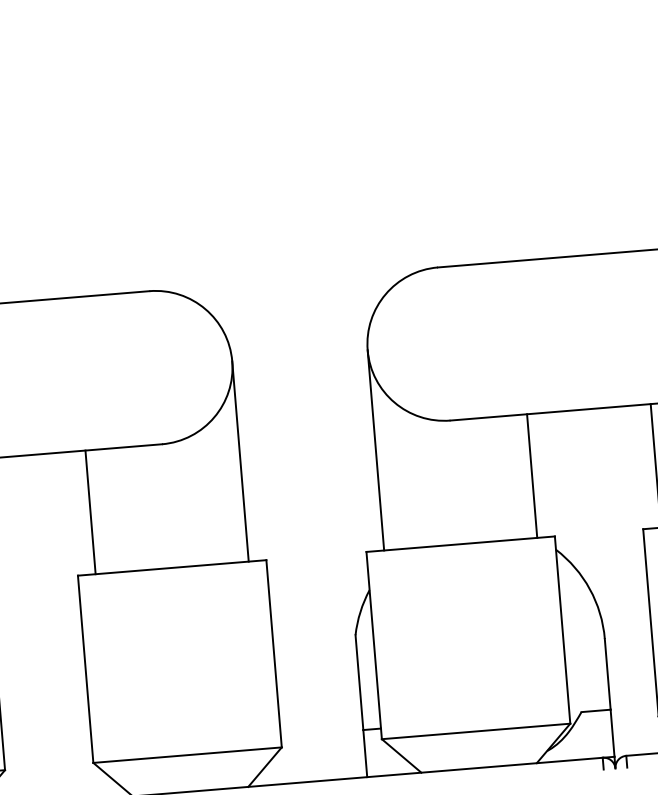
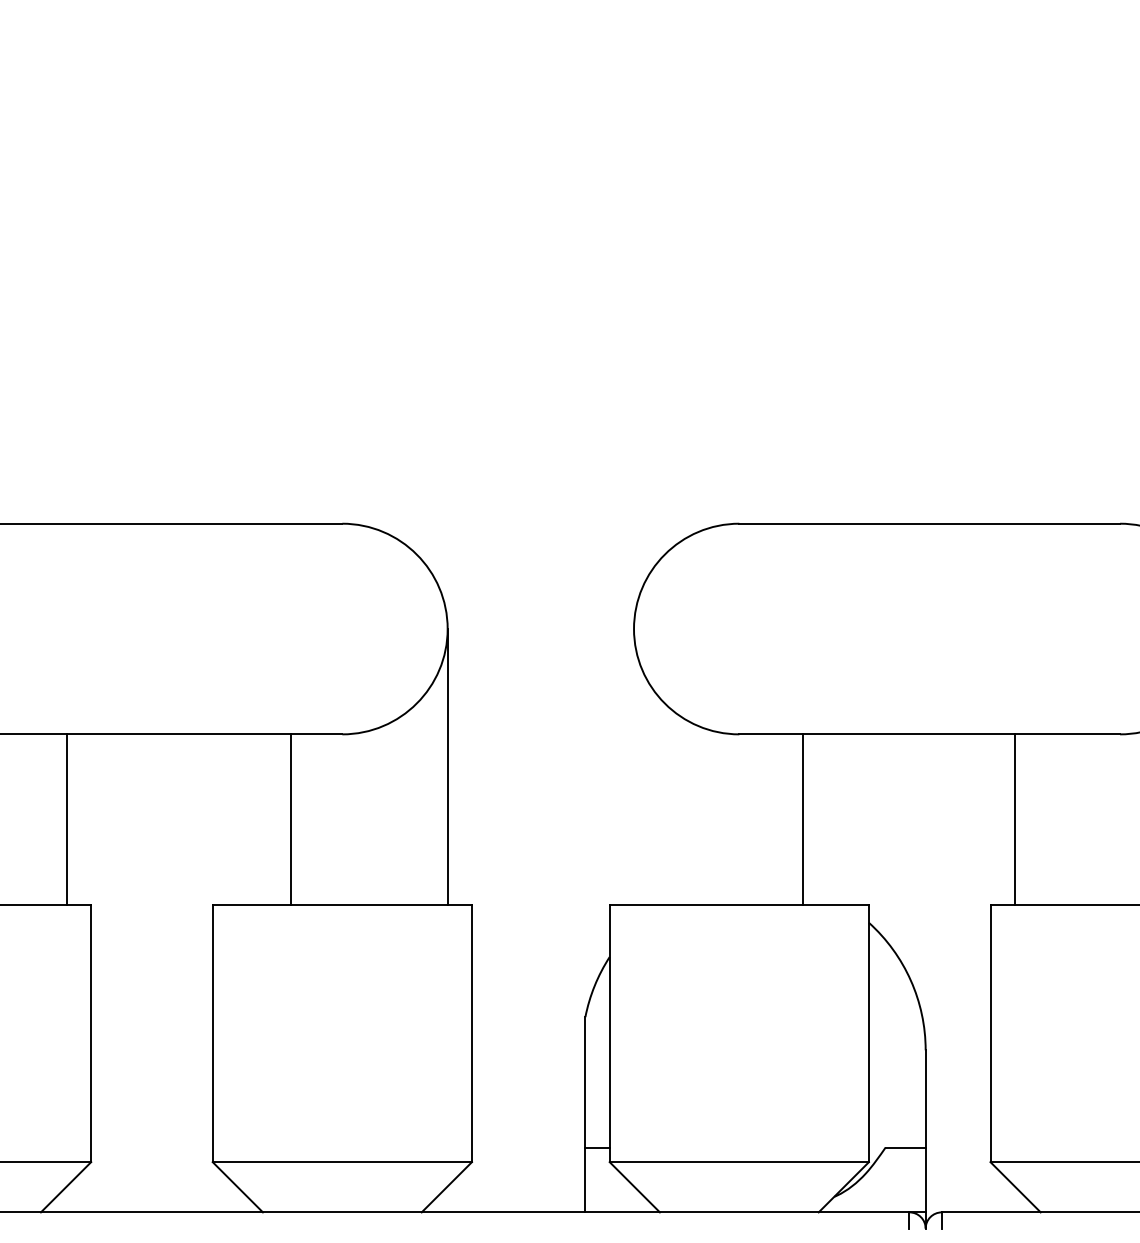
line: (376, 450) -> (634, 766), removed
line: (532, 476) -> (802, 819), moved
line: (90, 512) -> (291, 819), moved

